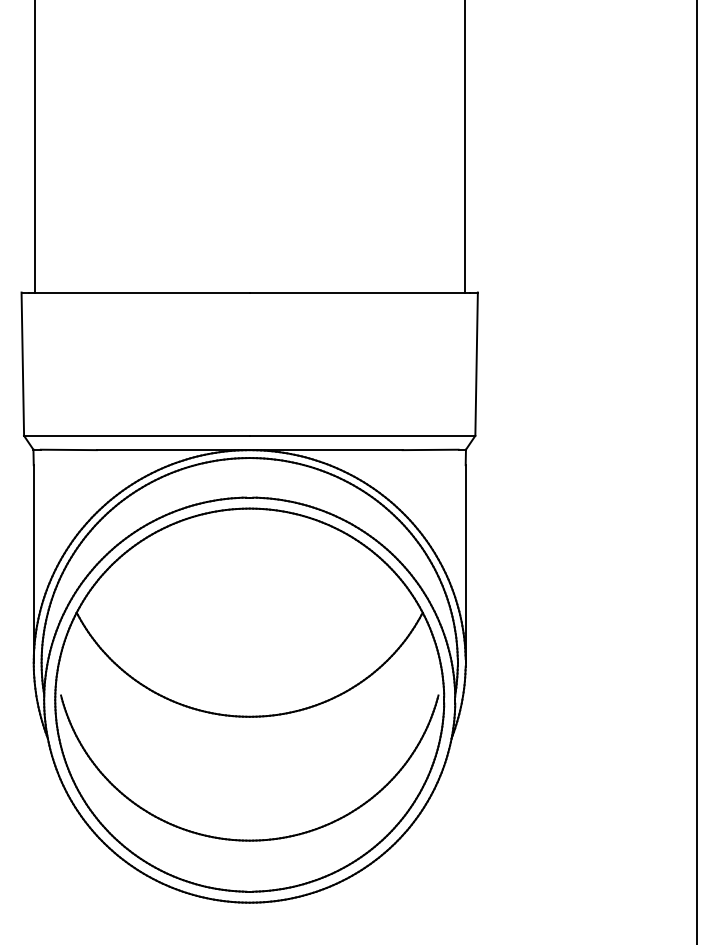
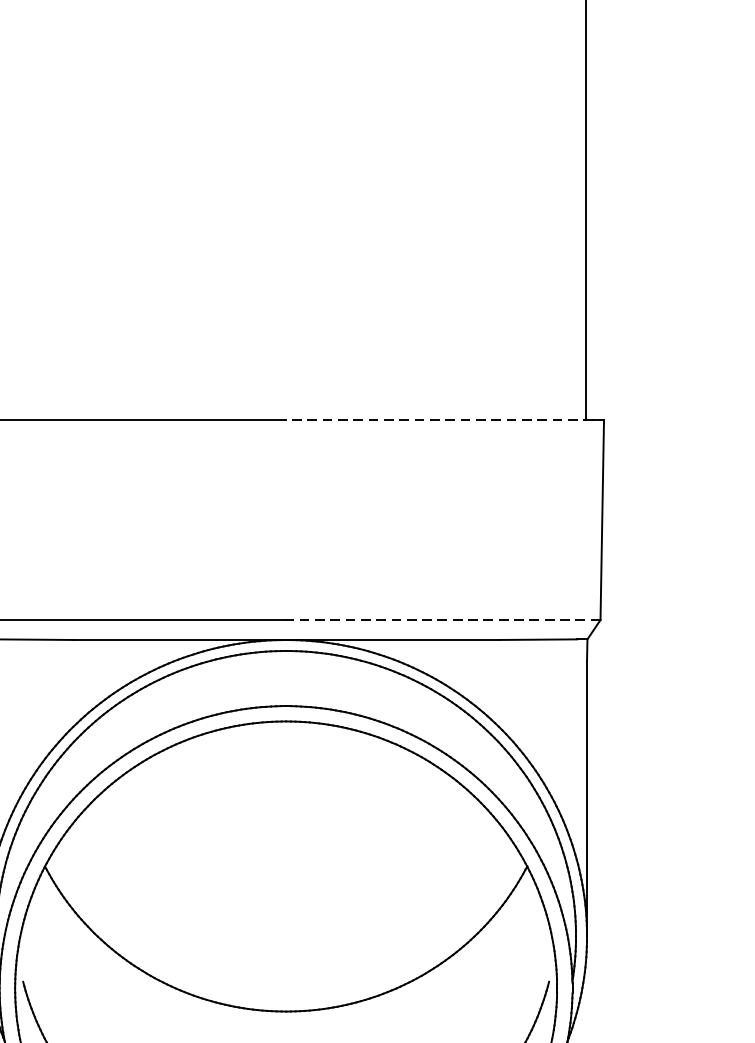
line: (359, 292) -> (439, 420), solid -> dashed
line: (362, 435) -> (443, 619), solid -> dashed

